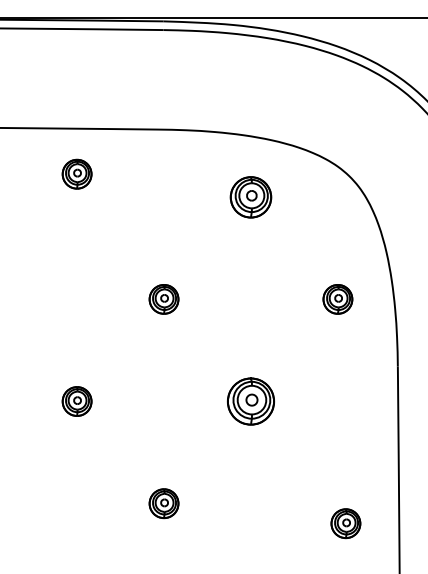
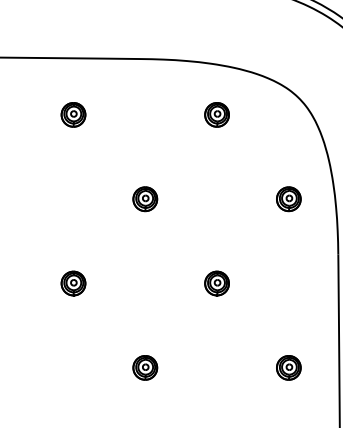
part: (76, 173) -> (73, 114), moved
part: (250, 196) -> (216, 114), size x0.71
part: (250, 401) -> (216, 283), size x0.62
part: (345, 523) -> (288, 367), moved

